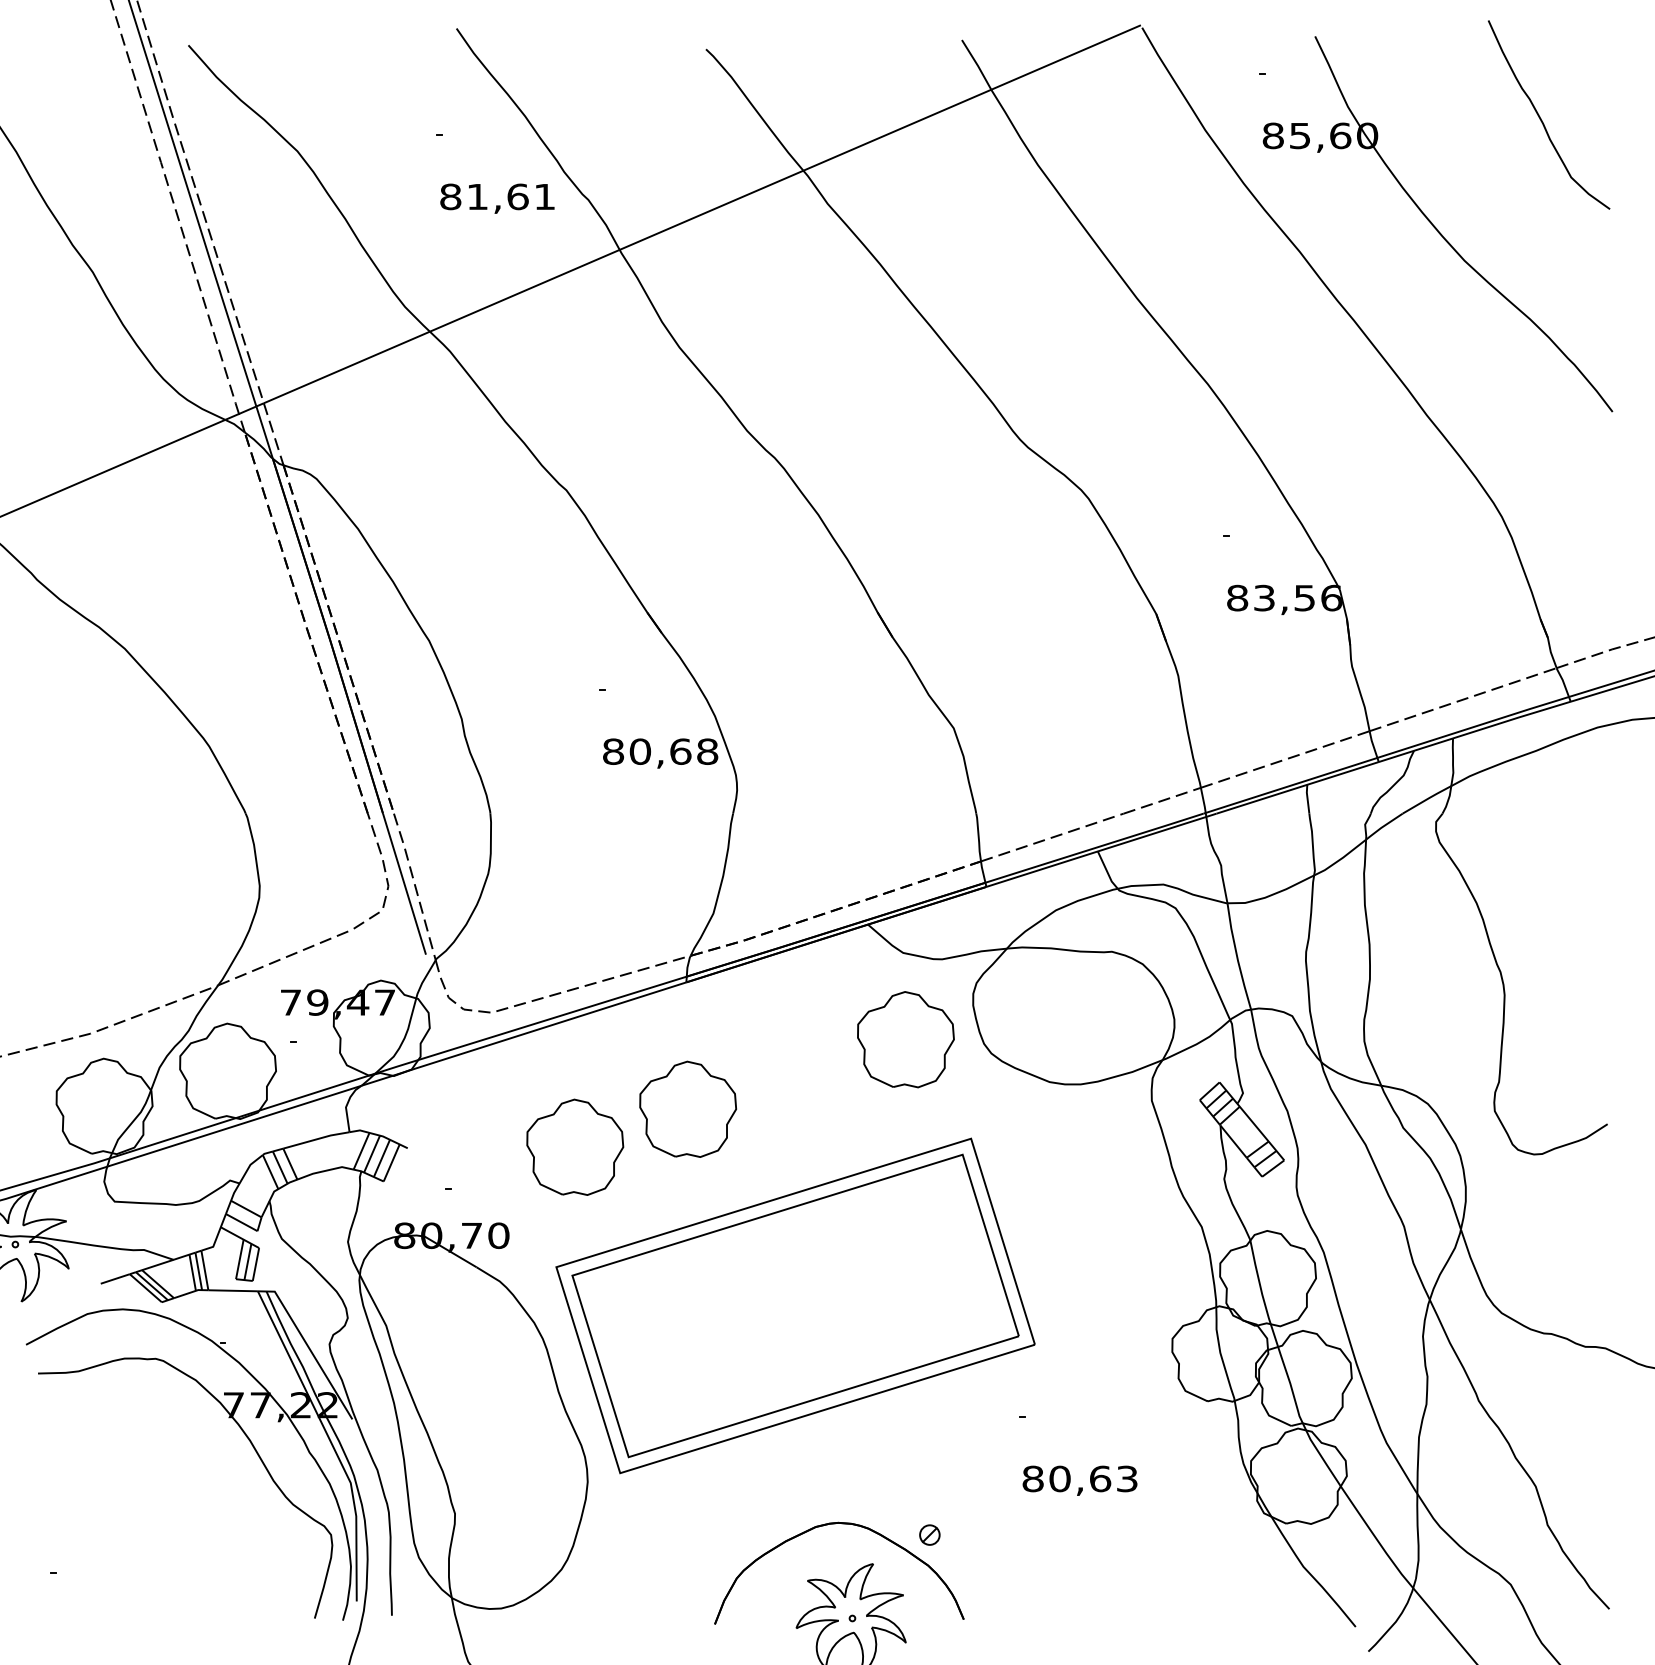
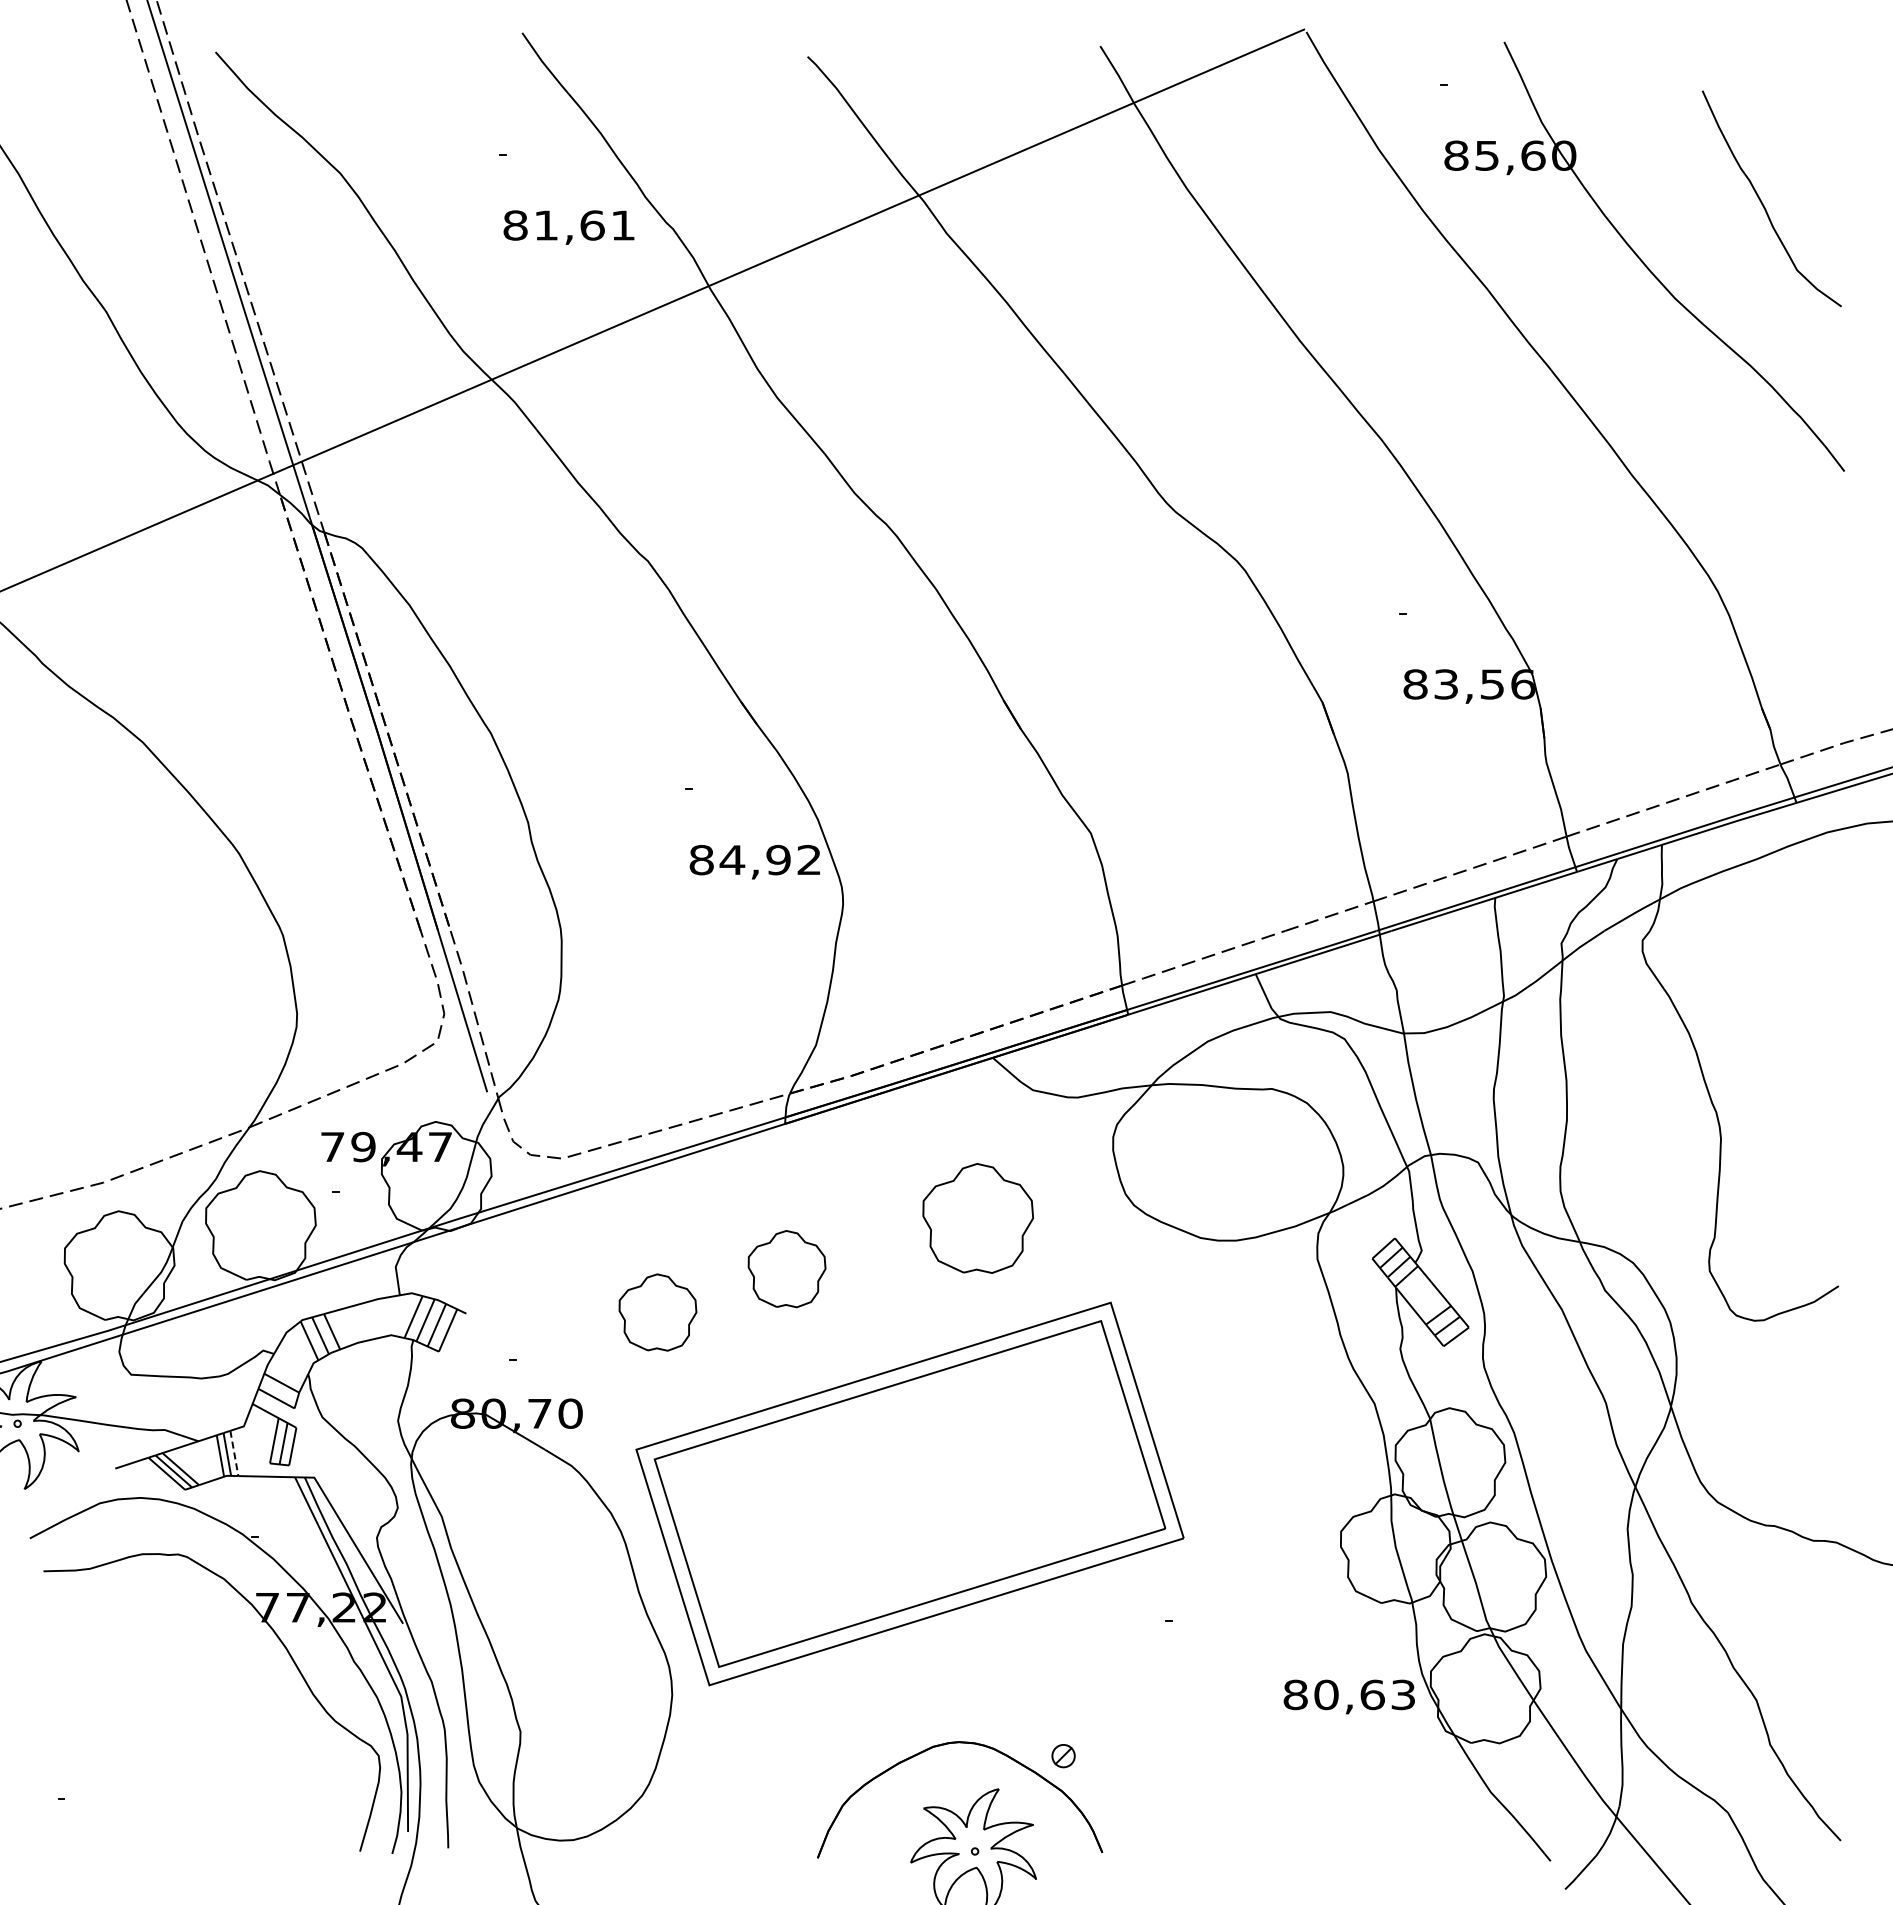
curve: (1541, 119) -> (1763, 203), moved
text: (673, 752) -> (770, 860), 80,68 -> 84,92
part: (905, 1039) -> (977, 1218), moved
part: (687, 1108) -> (786, 1268), size x0.7
part: (574, 1147) -> (657, 1312), size x0.7
line: (204, 1270) -> (234, 1453), solid -> dashed
text: (1079, 1480) -> (1348, 1696), moved

